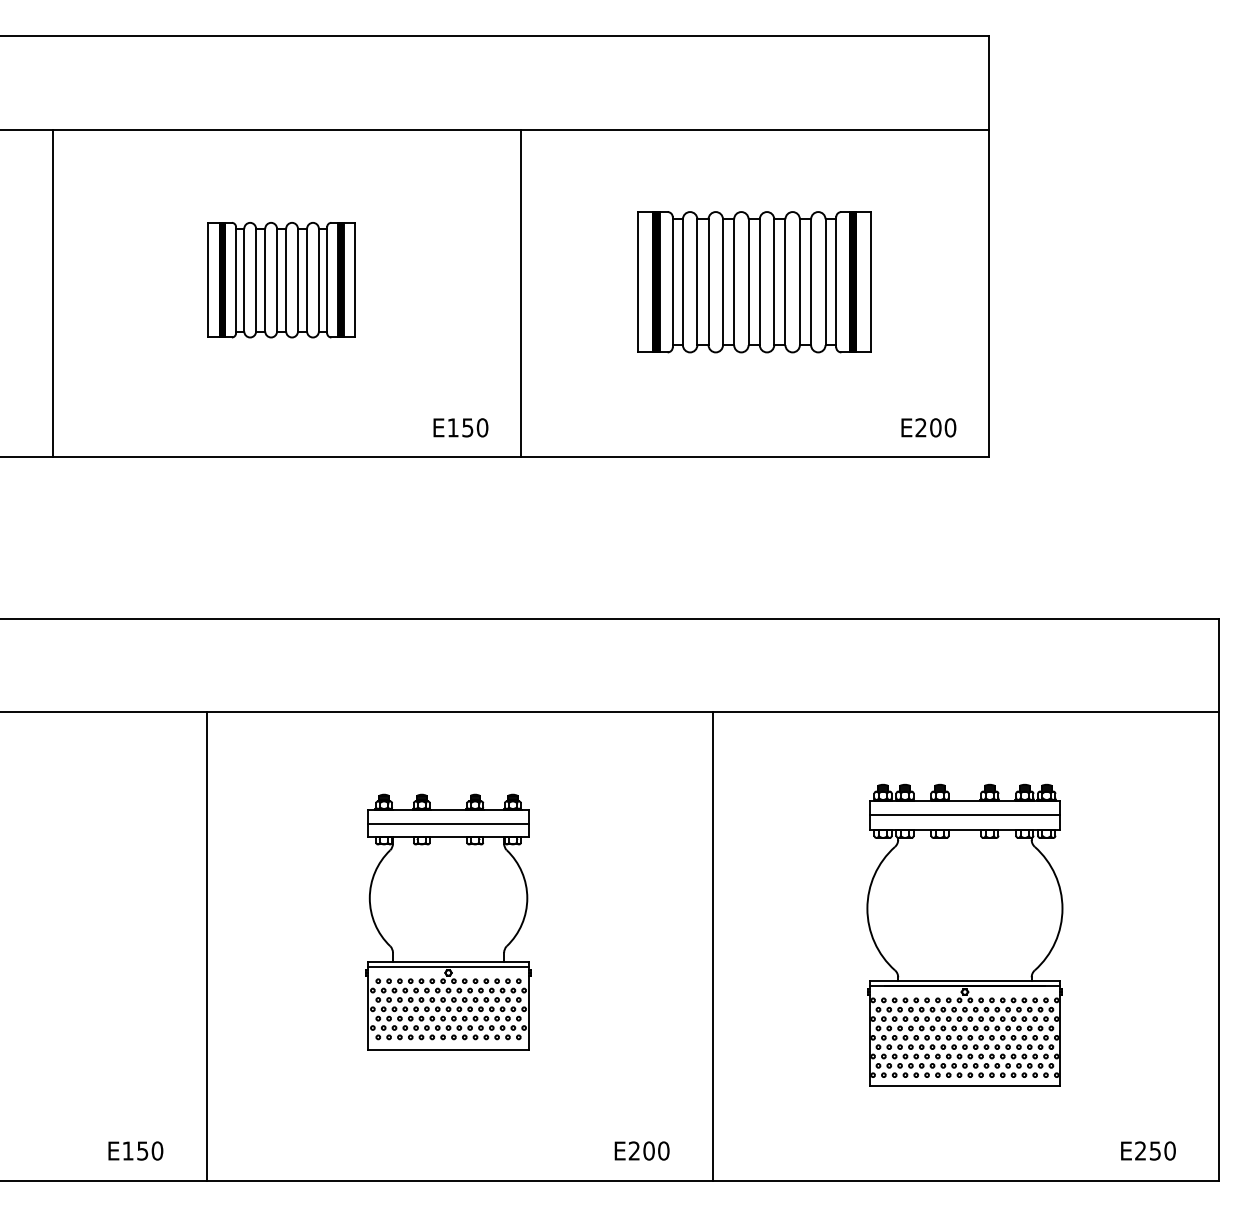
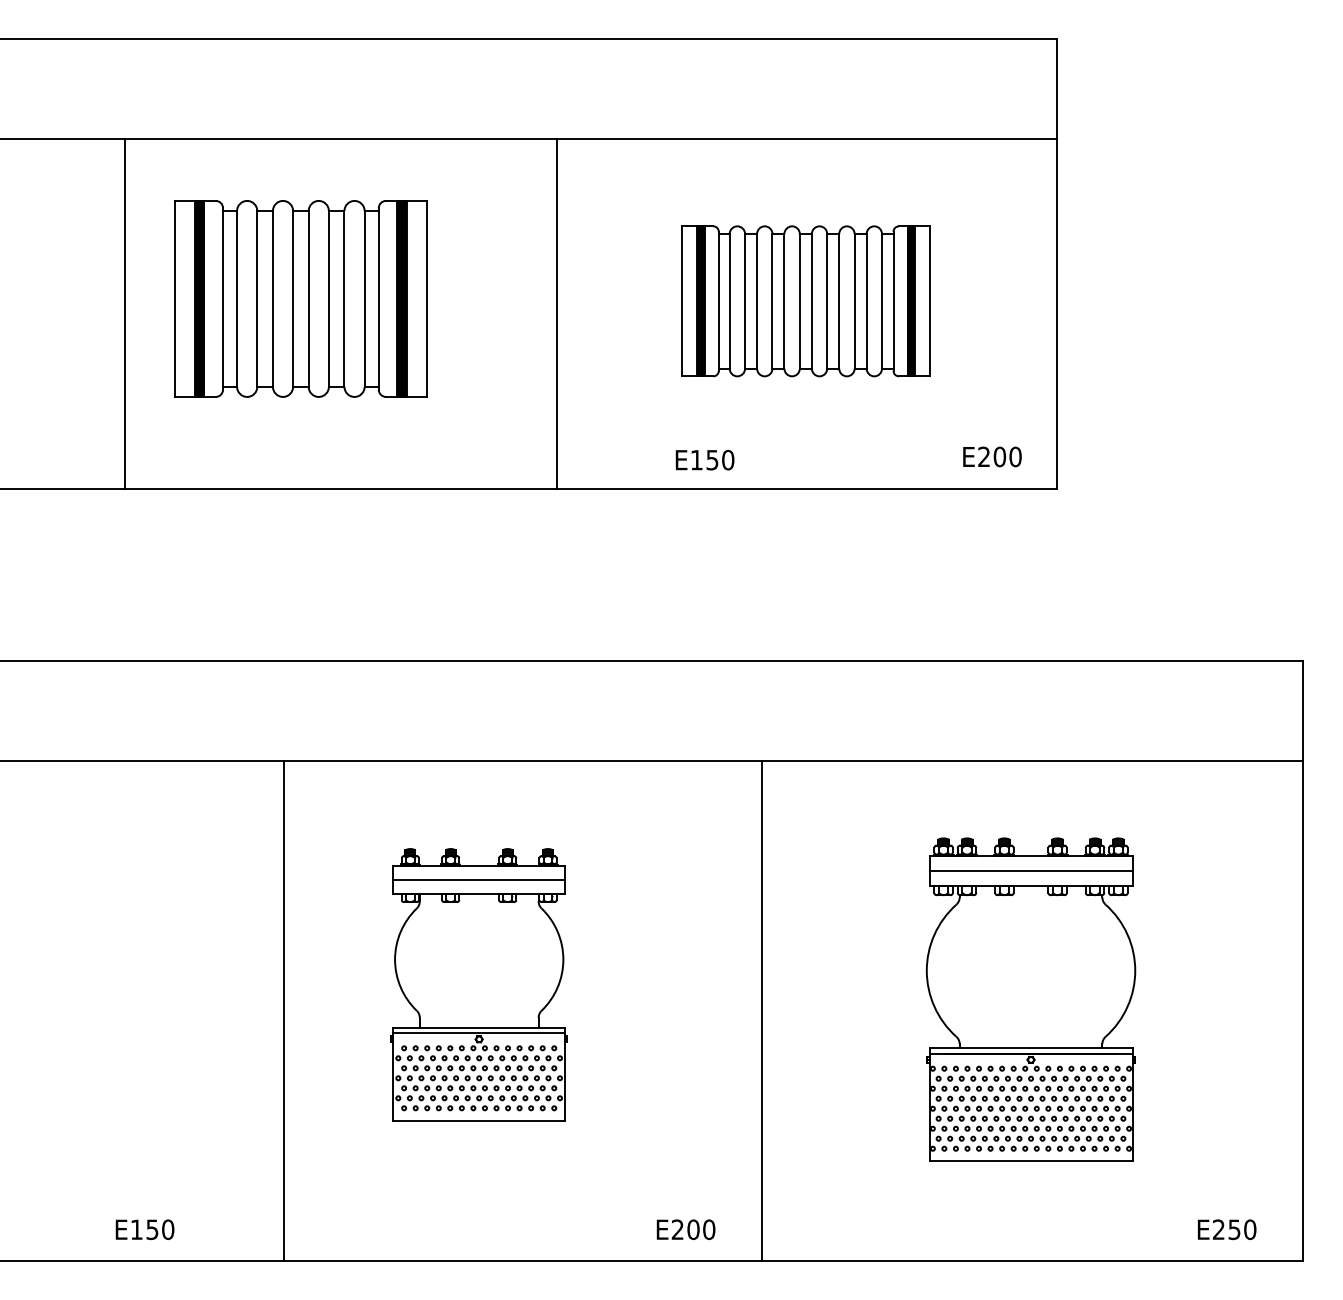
part: (281, 280) -> (300, 299), size x1.6
line: (53, 293) -> (125, 313), moved
text: (460, 427) -> (704, 459), moved
line: (206, 946) -> (283, 1011), moved

